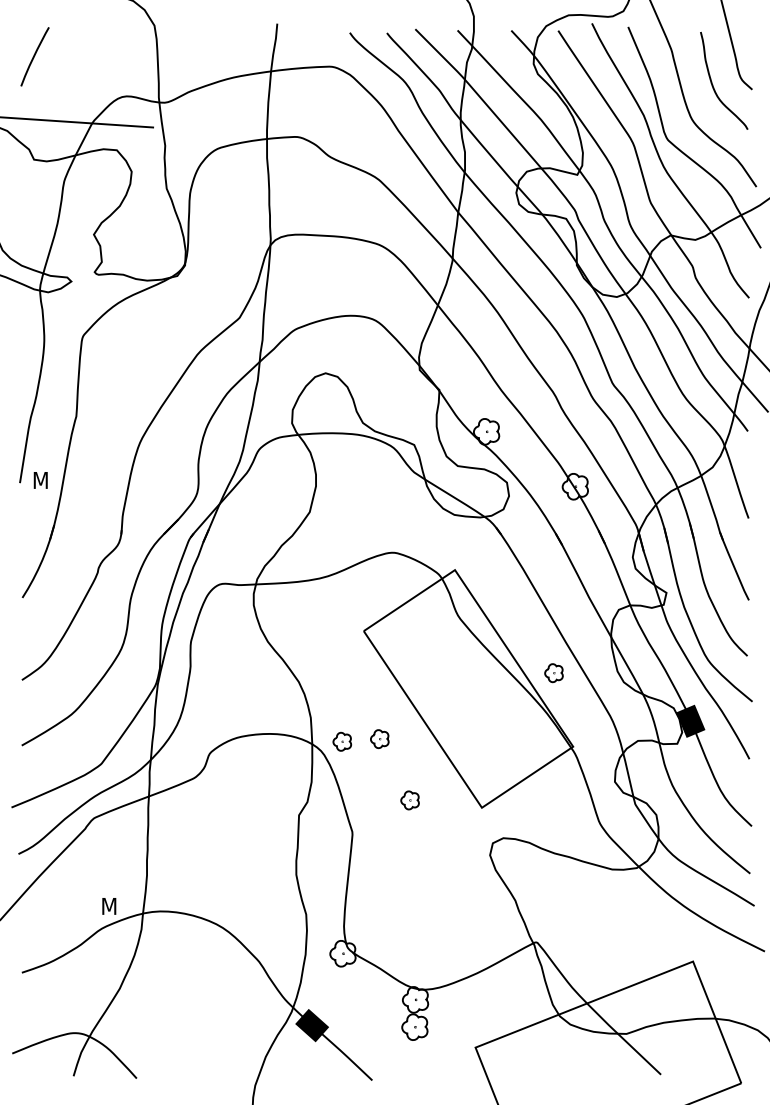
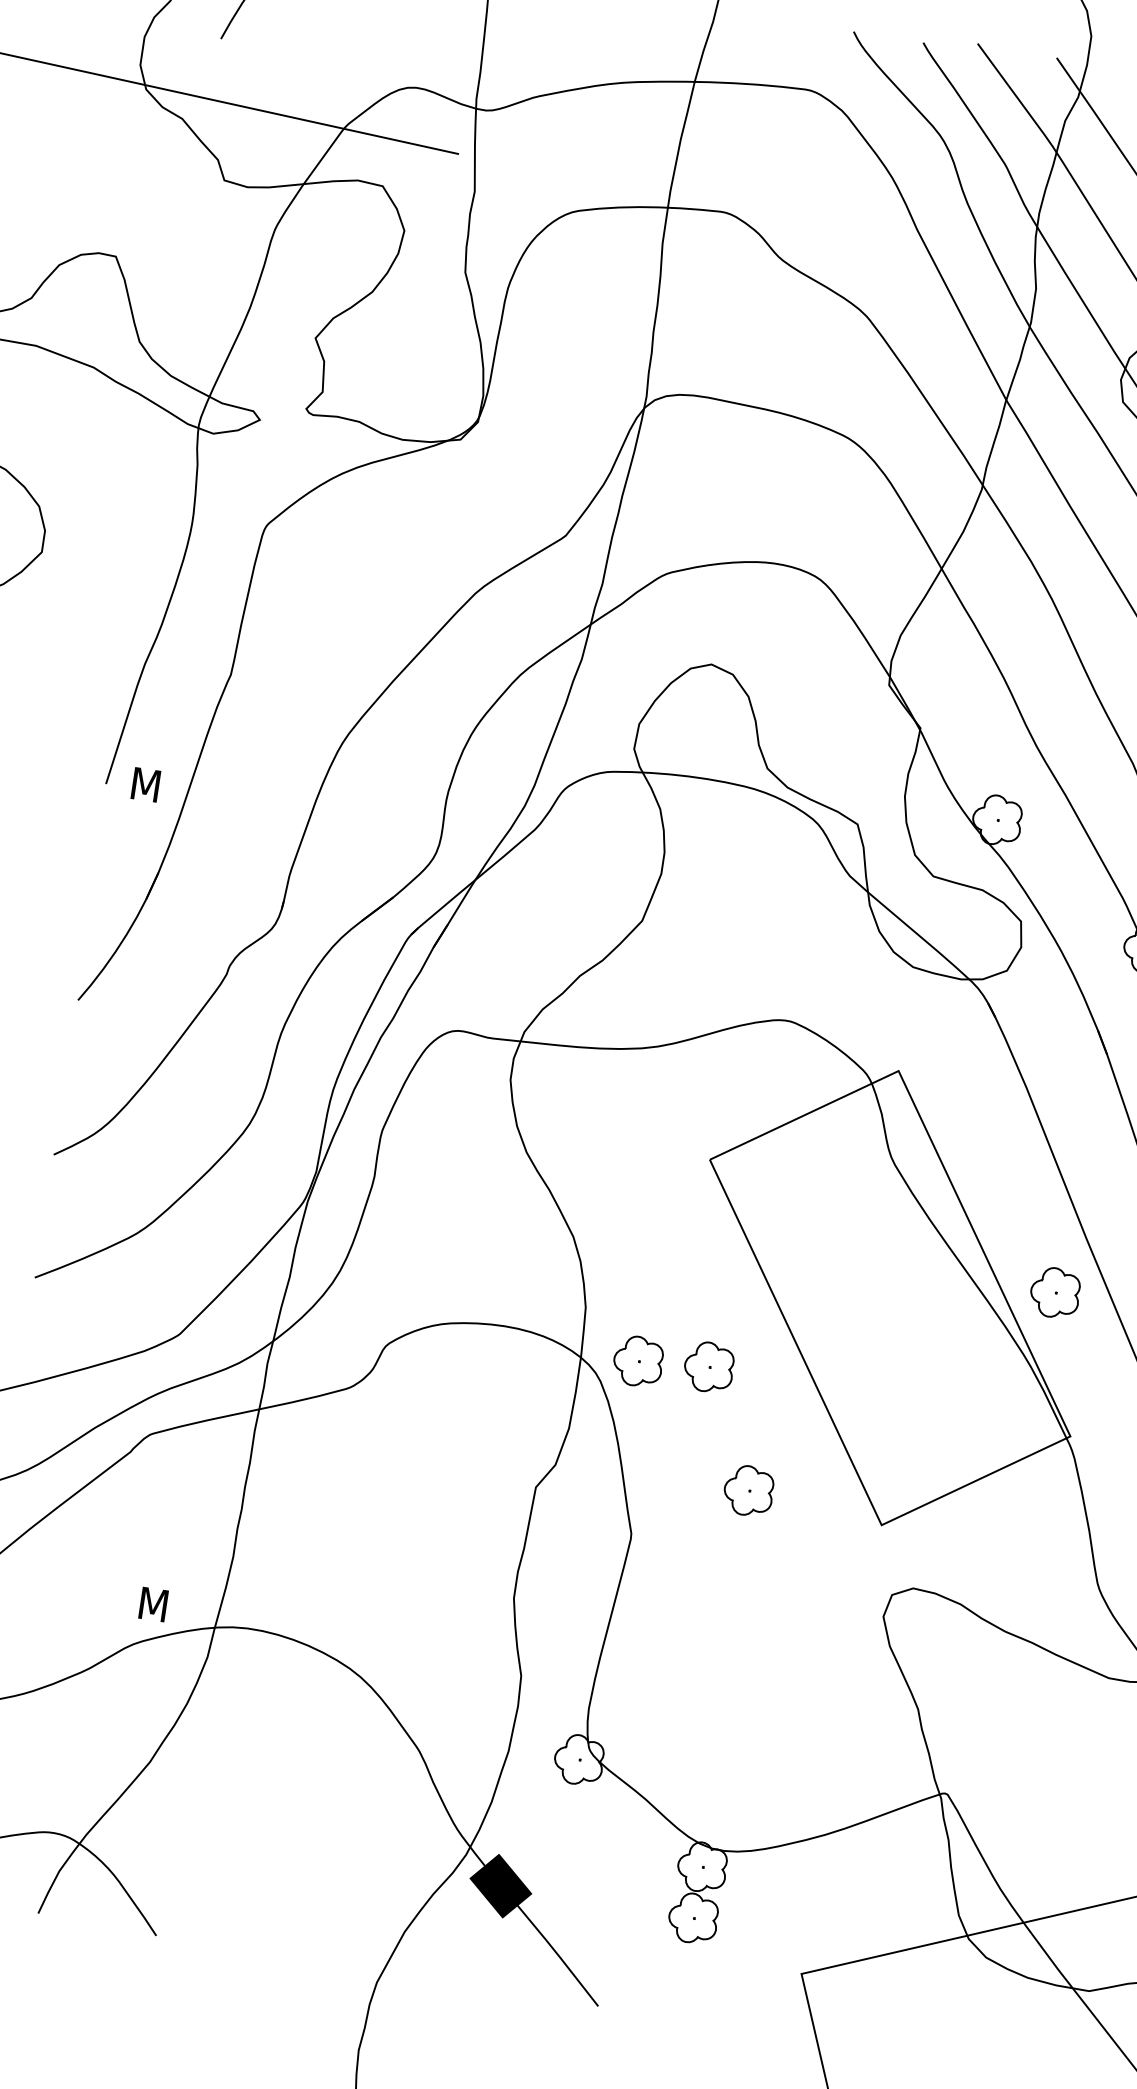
part: (553, 672) -> (1054, 1291), size x1.43
part: (379, 738) -> (708, 1365), size x1.43
part: (341, 741) -> (636, 1360), size x1.43
part: (409, 800) -> (747, 1490), size x1.43

